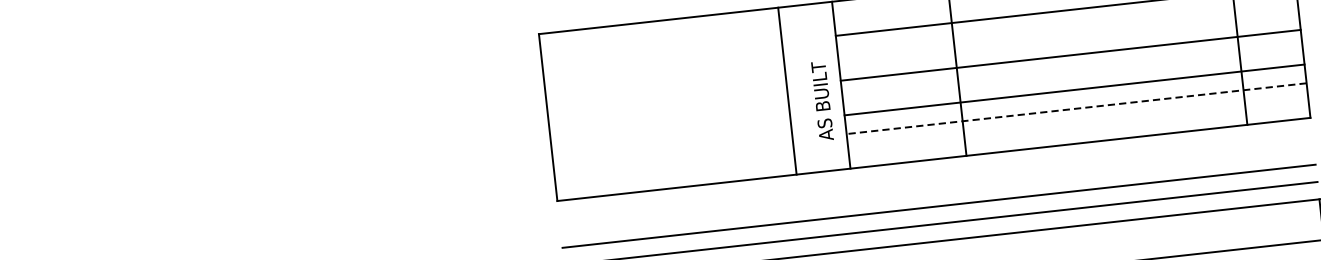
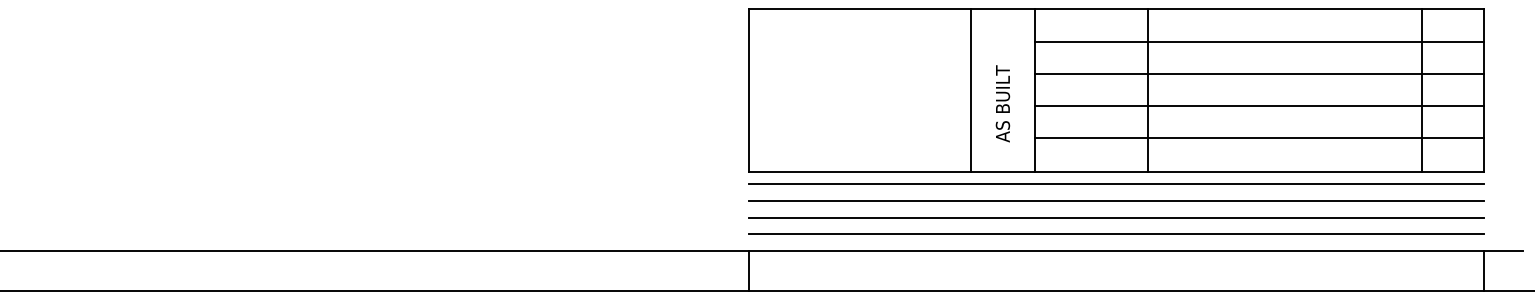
line: (1070, 55) -> (1258, 74), moved
line: (1073, 89) -> (1258, 105), moved
line: (787, 90) -> (971, 89), moved
text: (822, 100) -> (1002, 103), moved
line: (1076, 109) -> (1258, 138), dashed -> solid
line: (934, 171) -> (1115, 183), added
line: (936, 188) -> (1115, 200), added

